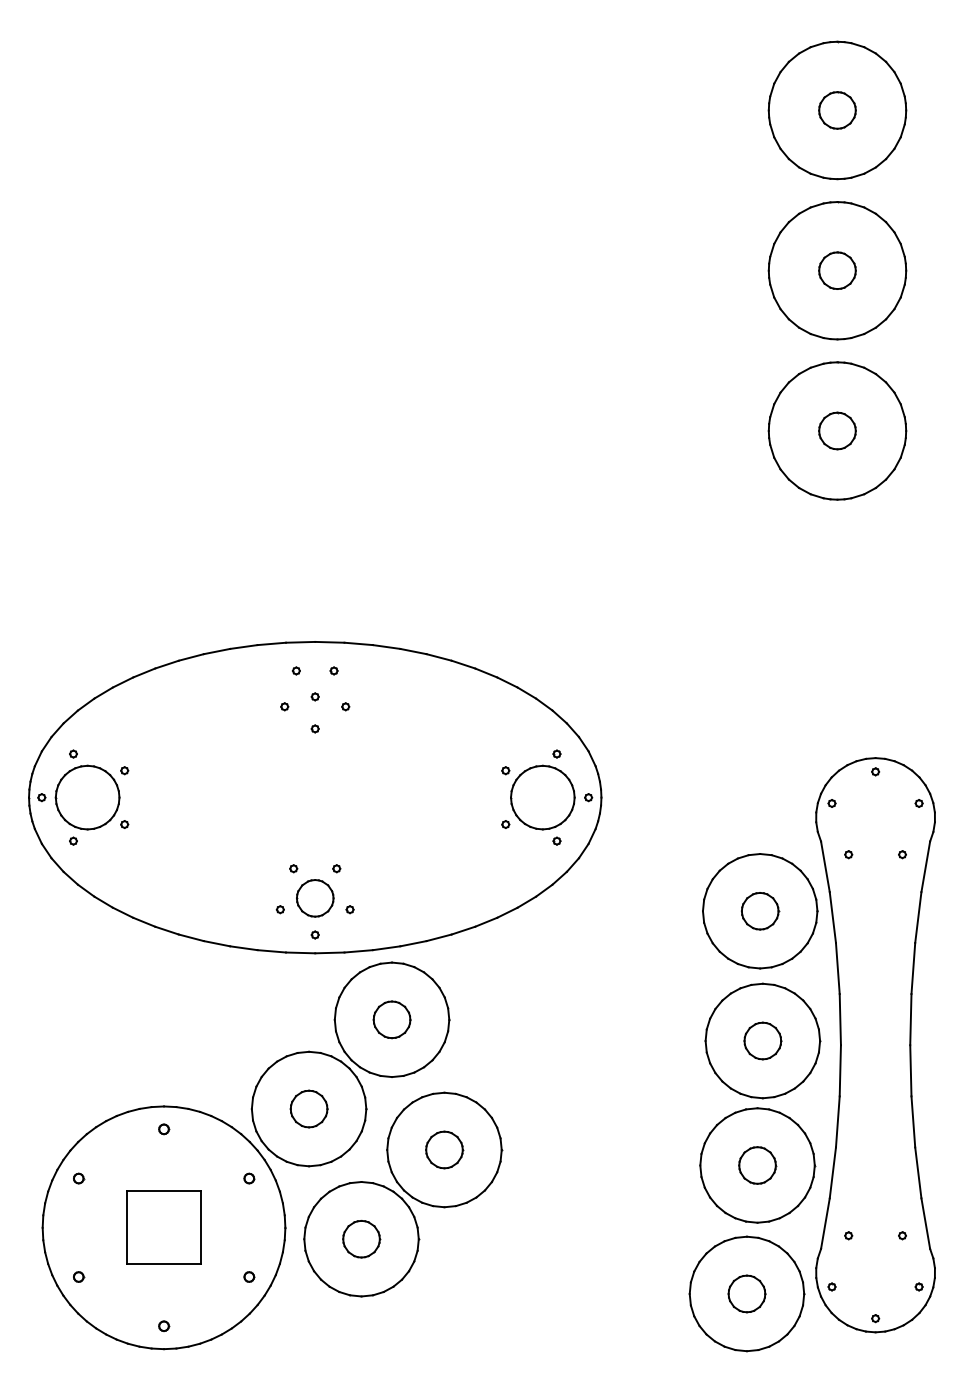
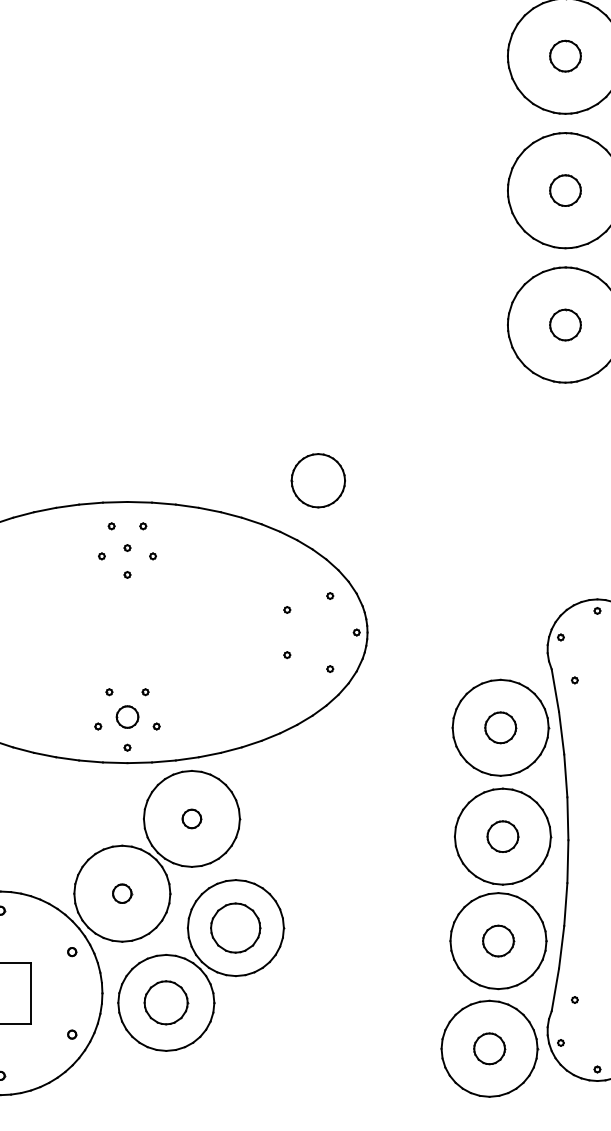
part: (542, 797) -> (318, 480), moved
part: (315, 898) -> (127, 717), size x0.7
part: (391, 1019) -> (191, 818), size x0.6
part: (308, 1108) -> (121, 893), size x0.6
part: (444, 1149) -> (235, 927), size x1.6
part: (361, 1239) -> (166, 1003), size x1.4

